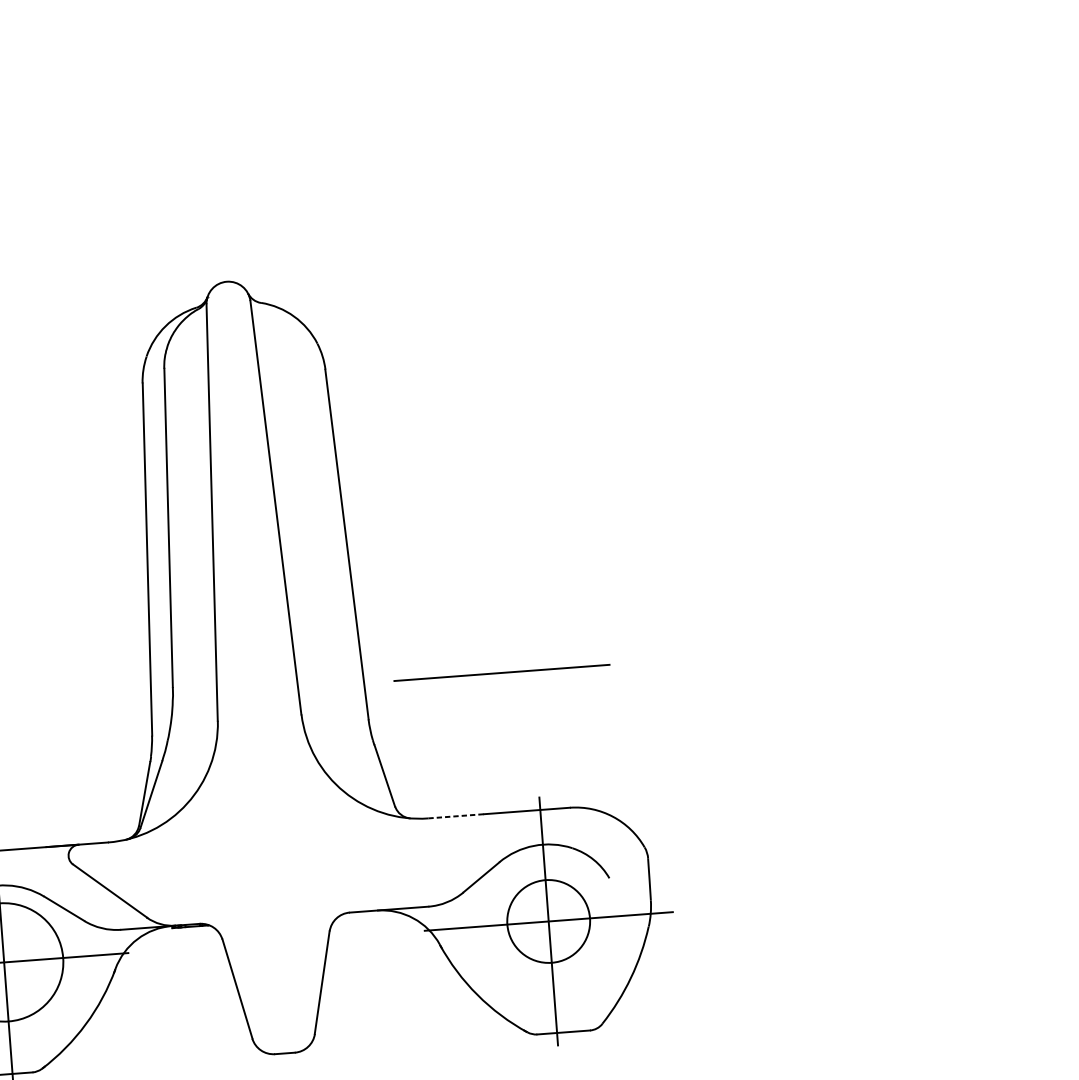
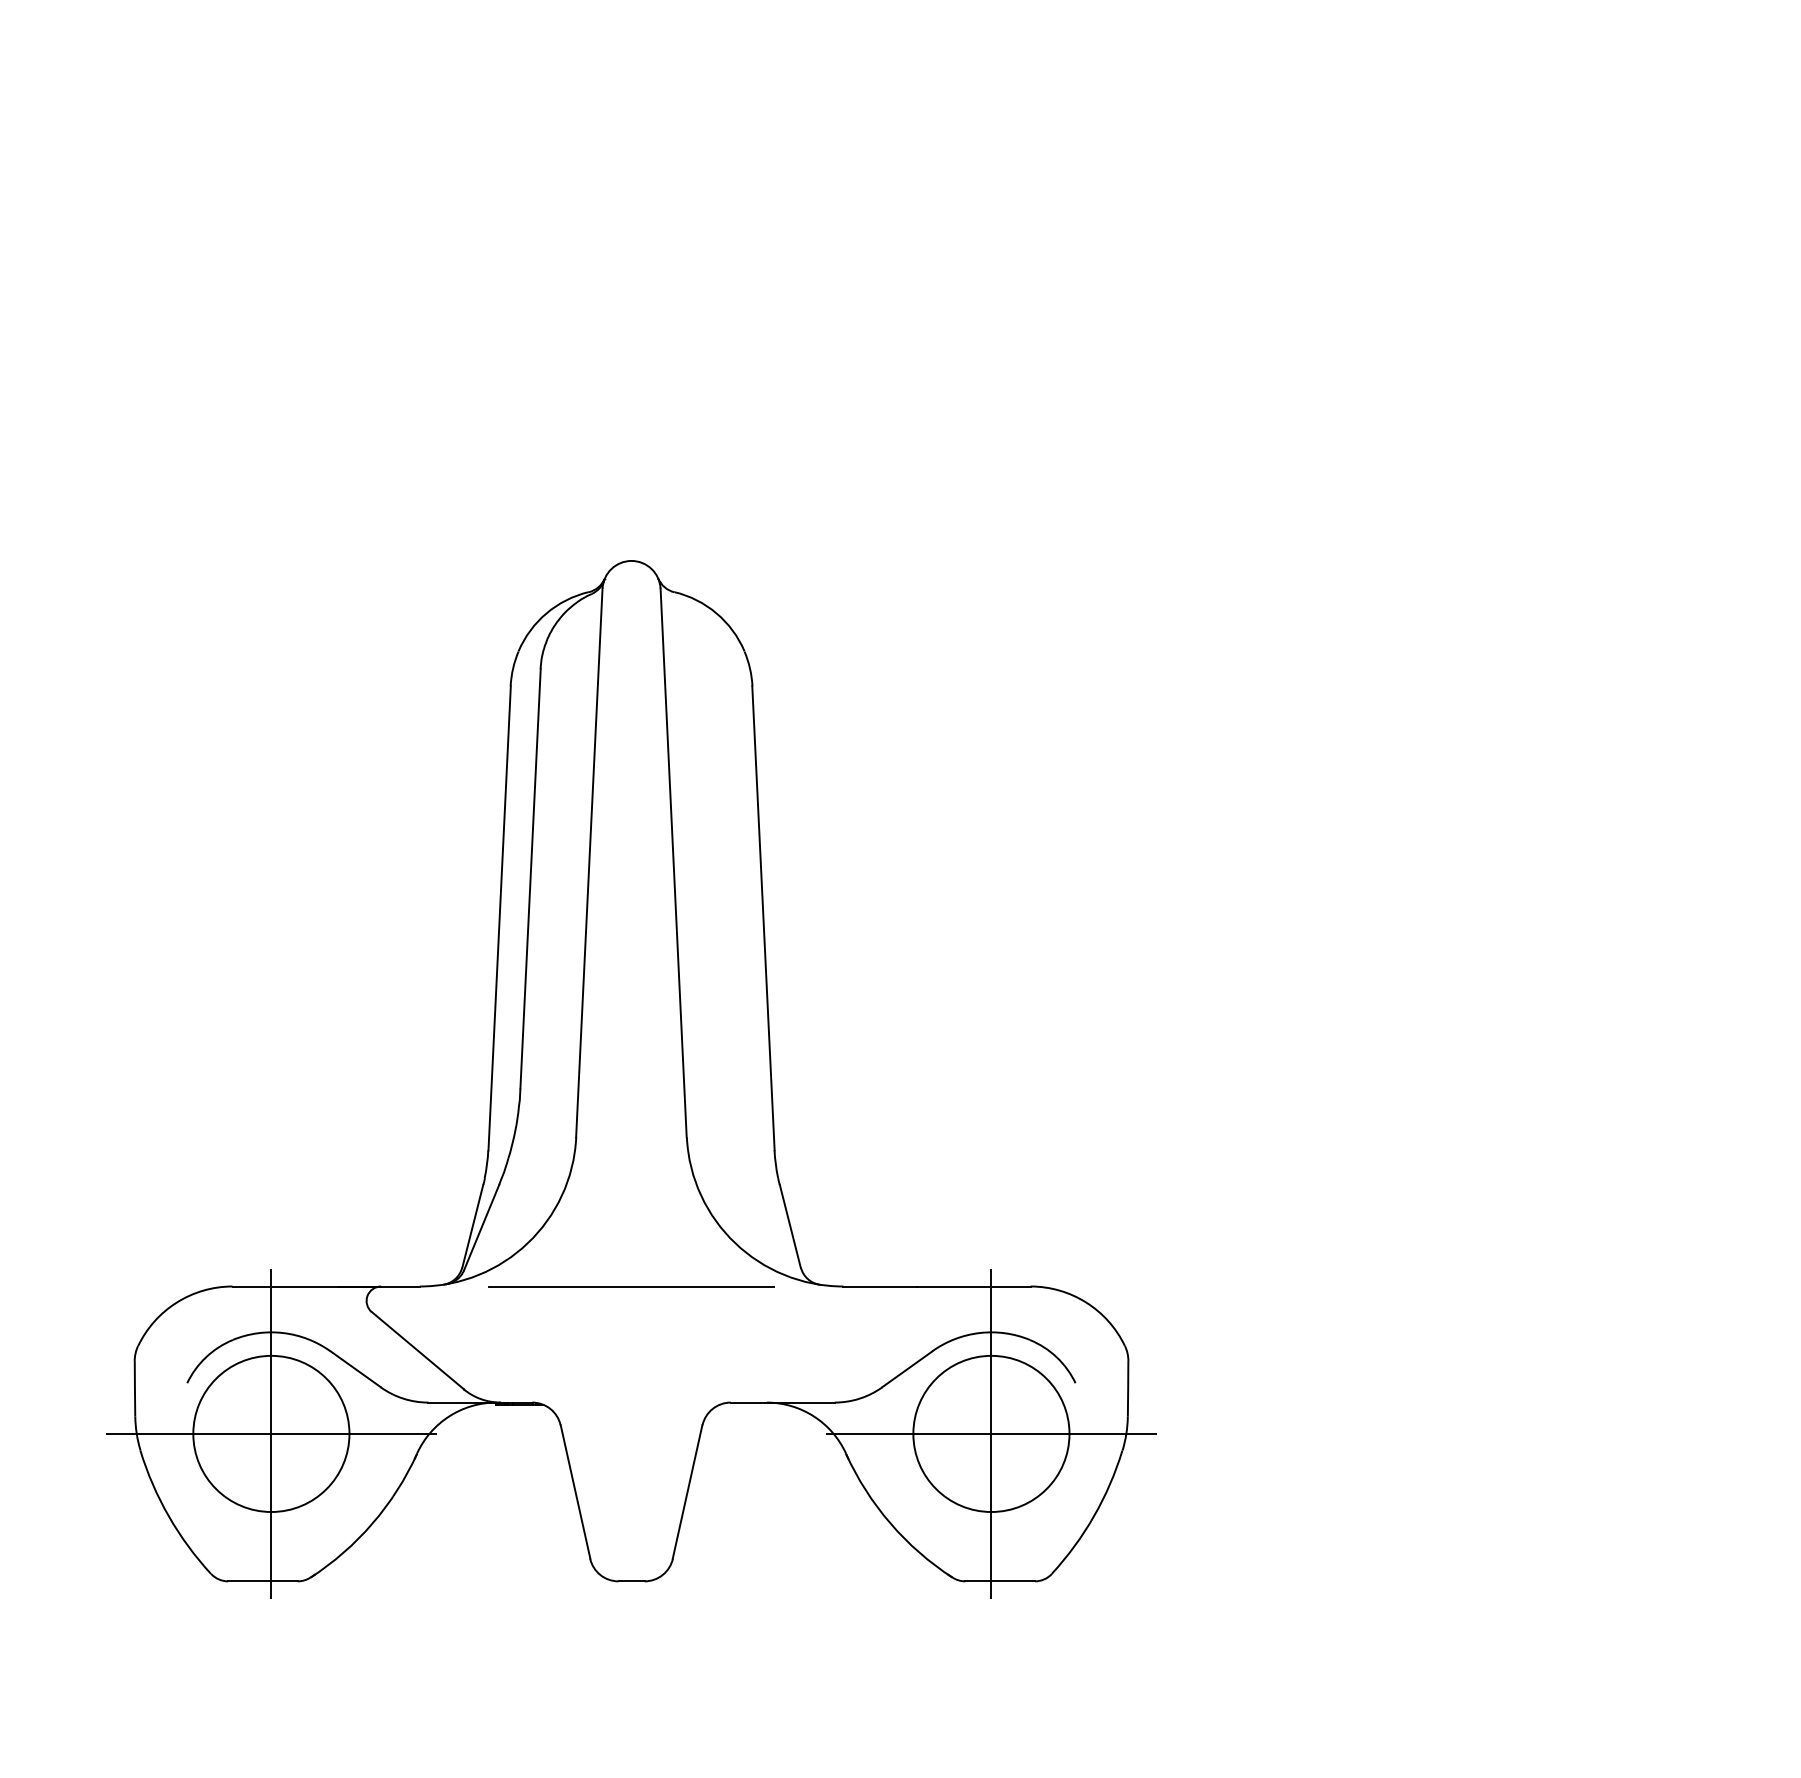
line: (501, 672) -> (631, 1286), moved
line: (456, 816) -> (880, 1286), dashed -> solid
circle: (548, 921) -> (991, 1433), size x1.43

